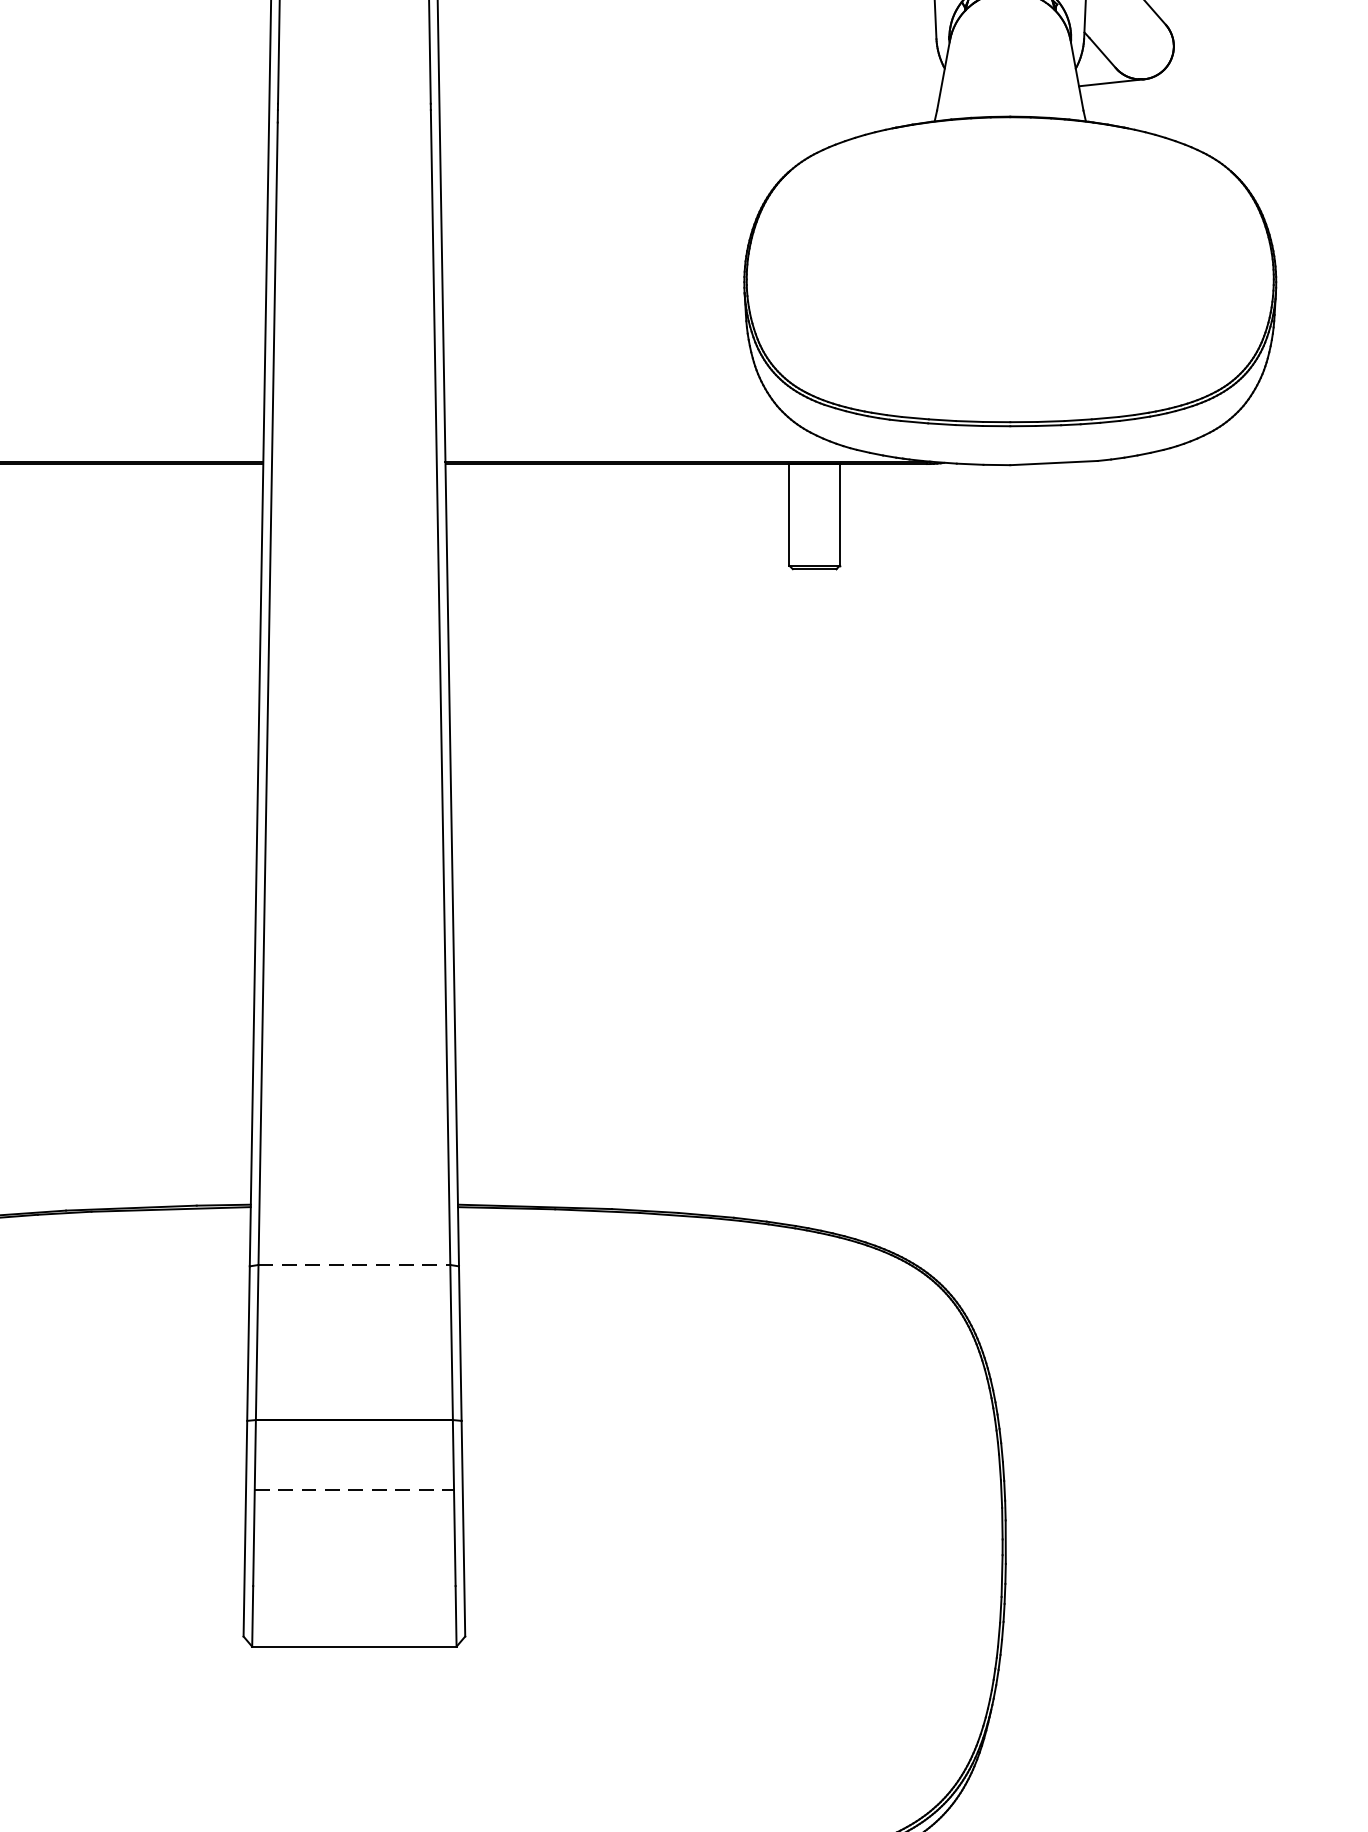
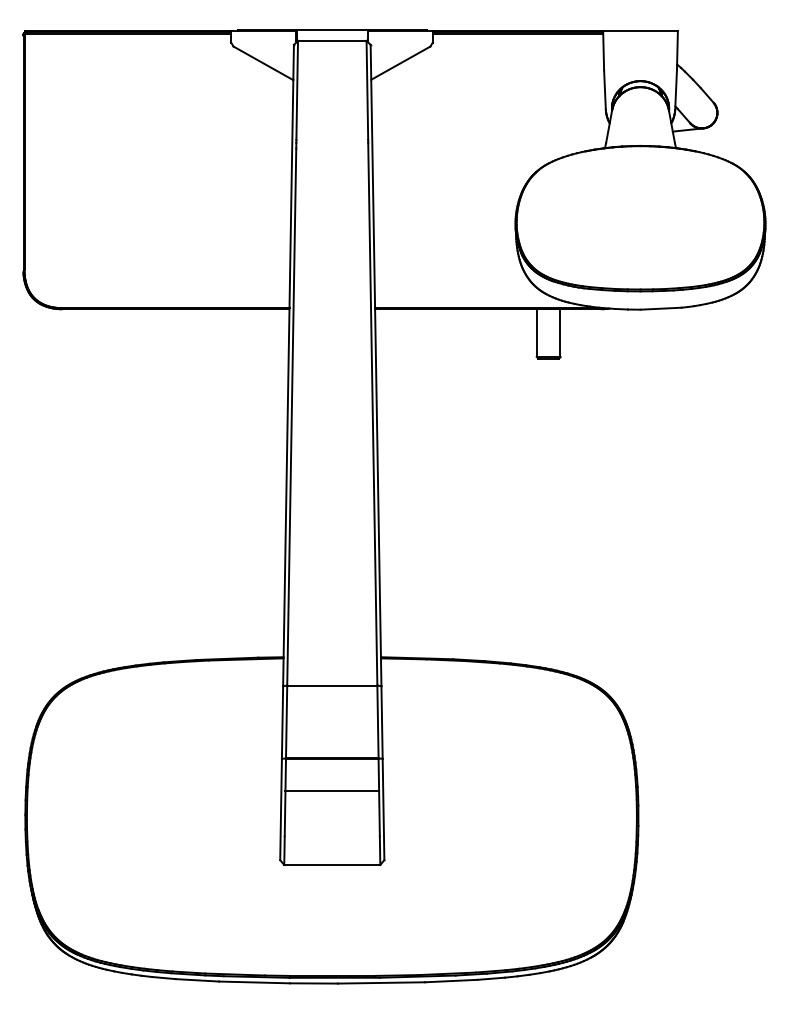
line: (354, 1264) -> (332, 685), dashed -> solid
line: (354, 1490) -> (332, 791), dashed -> solid

